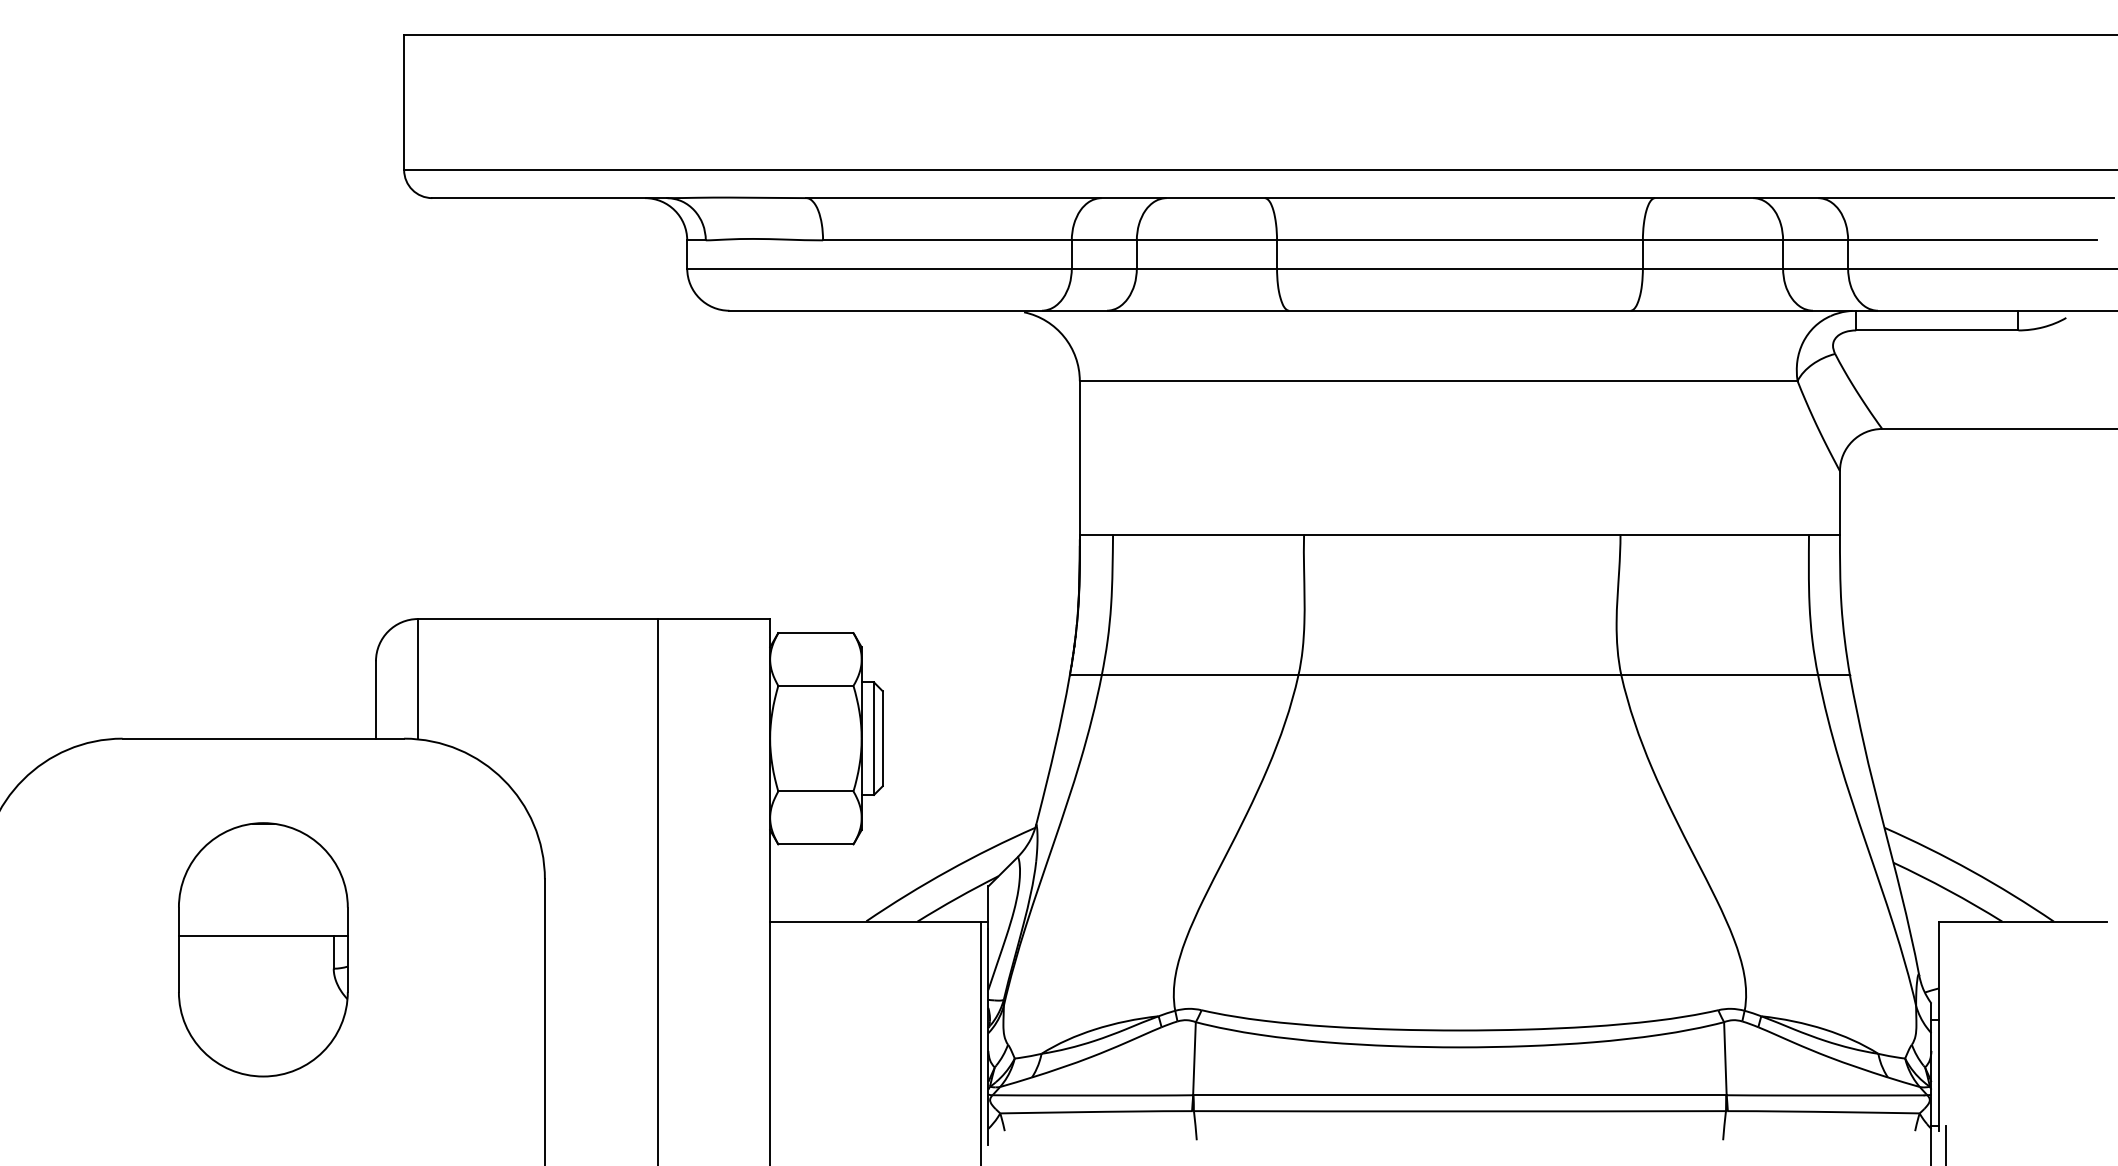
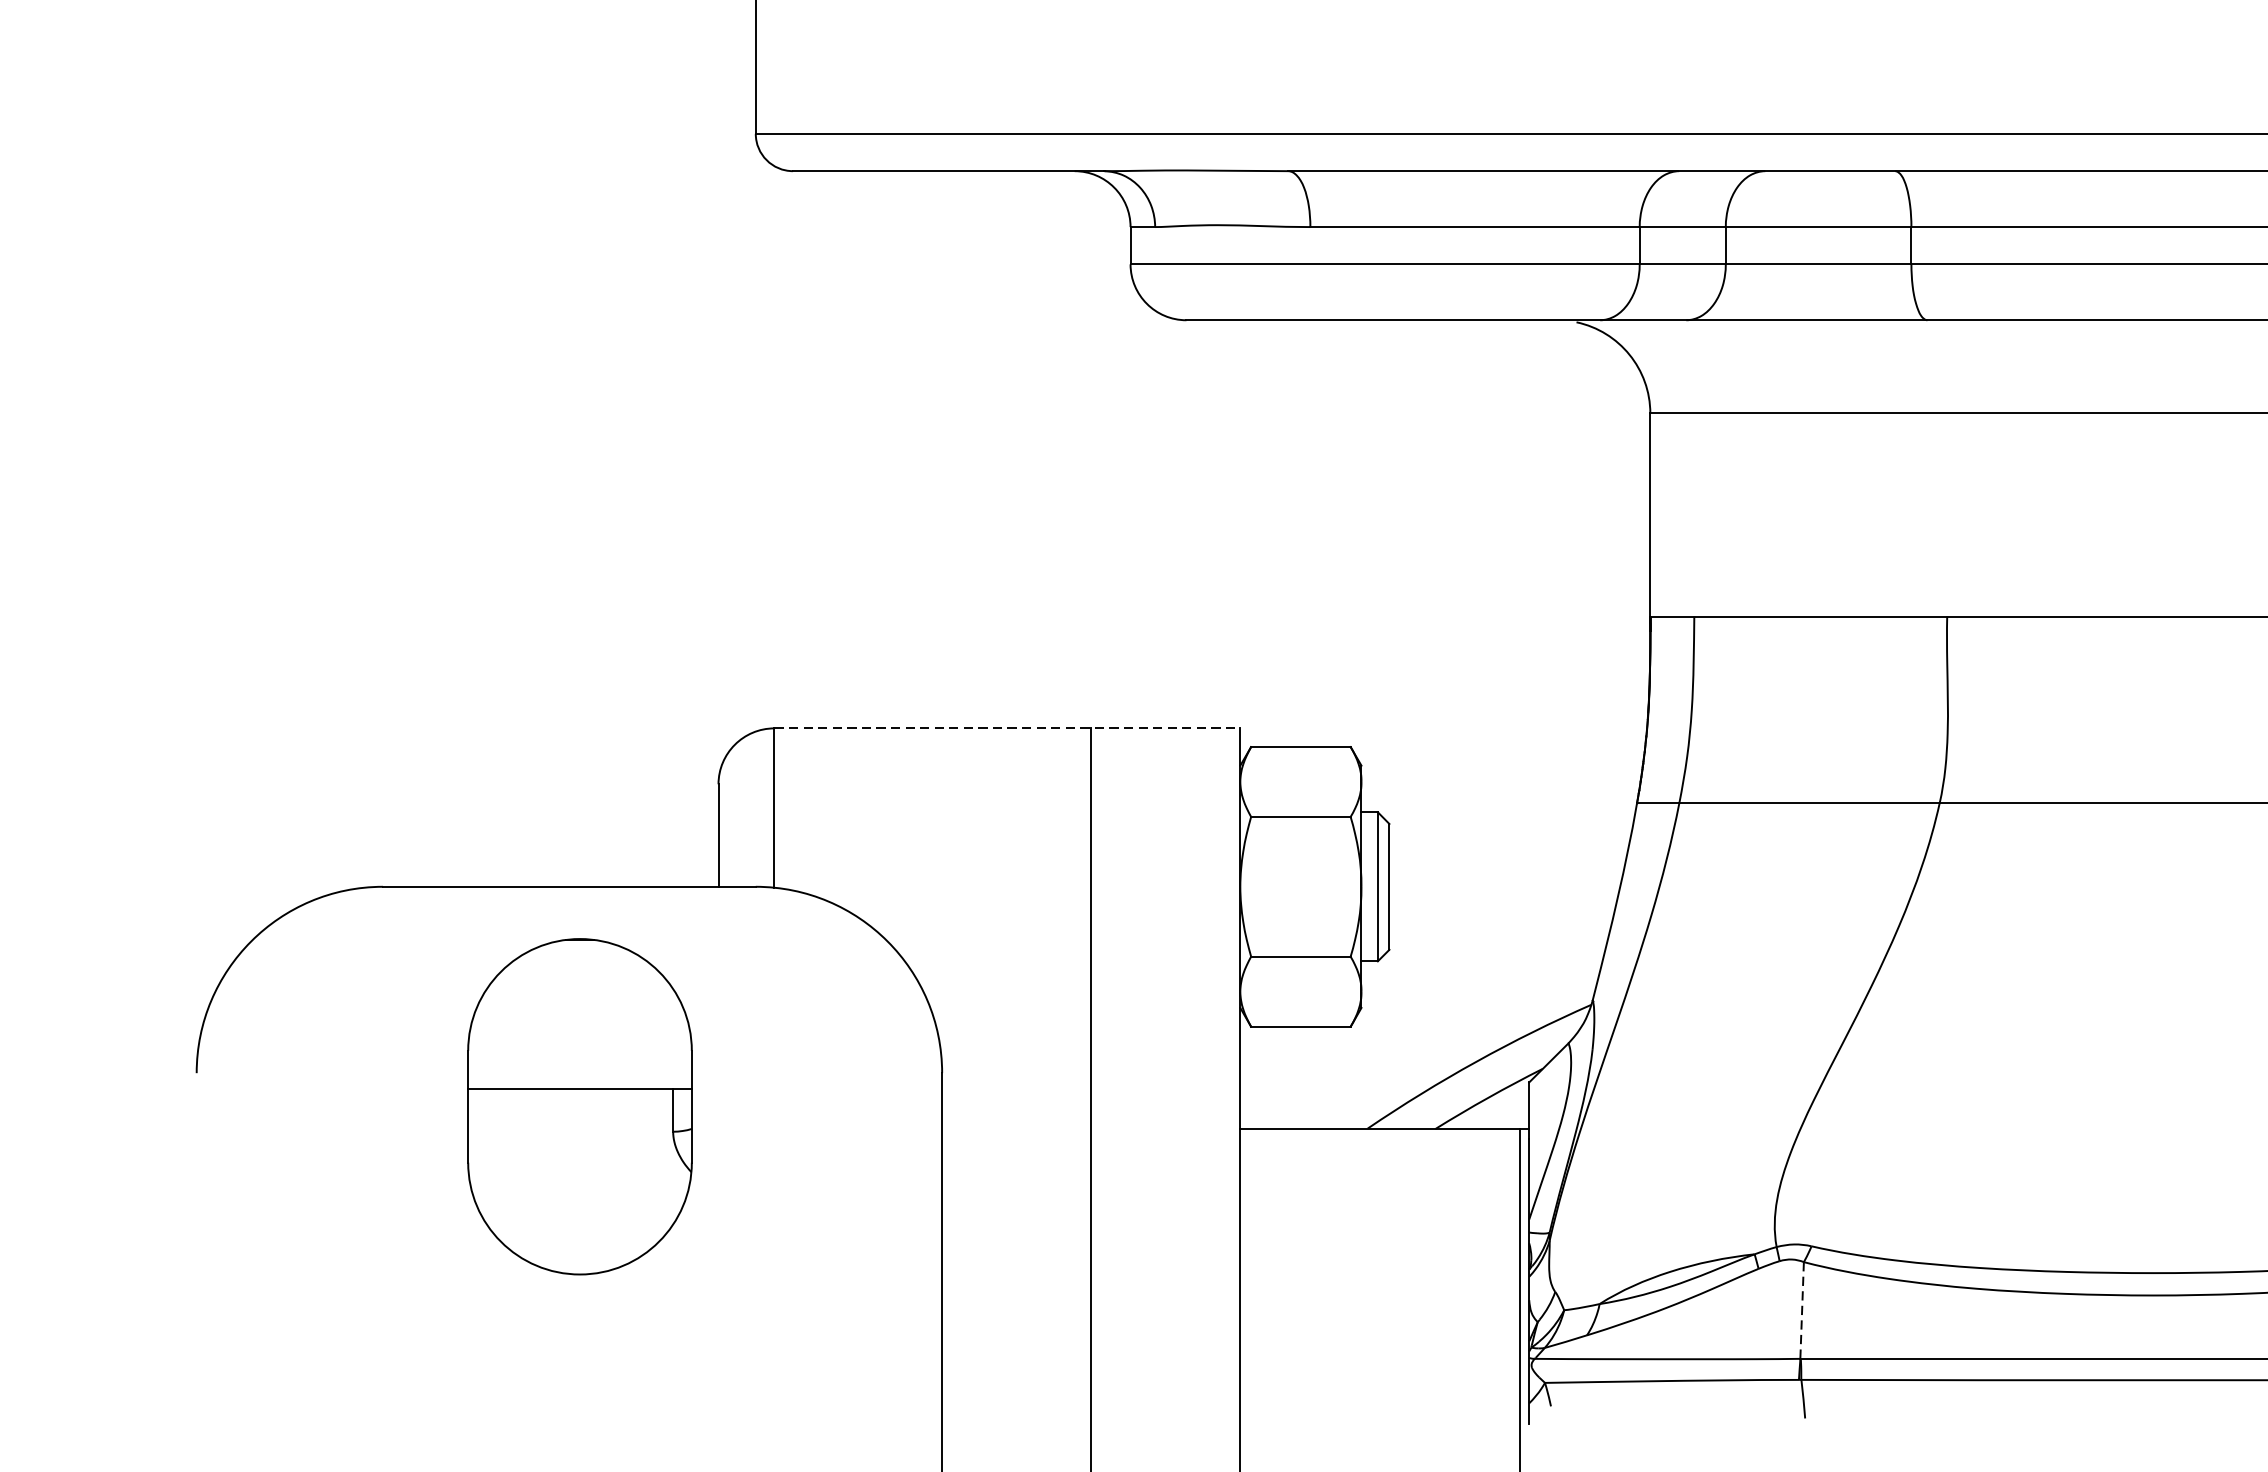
line: (594, 619) -> (1007, 729), solid -> dashed
part: (263, 949) -> (580, 1106), moved
line: (1194, 1058) -> (1802, 1310), solid -> dashed

